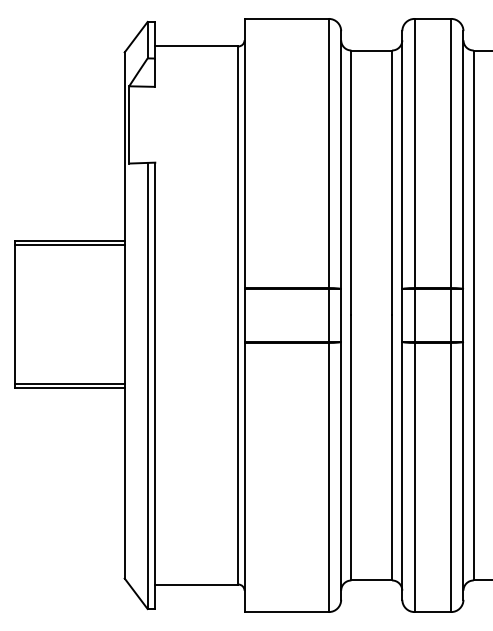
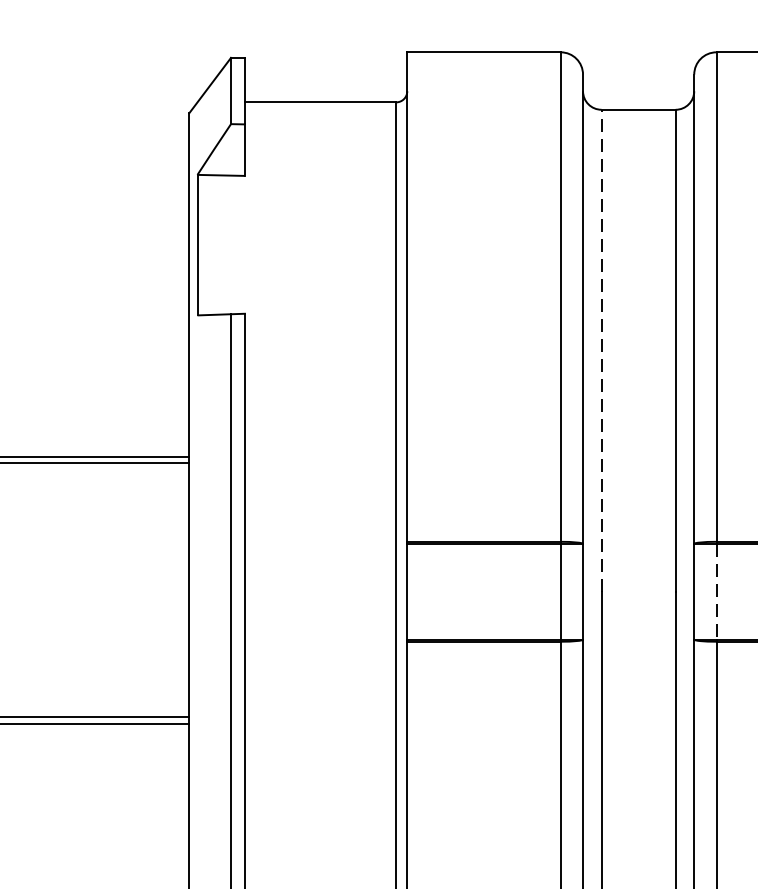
line: (351, 182) -> (601, 349), solid -> dashed
line: (414, 316) -> (716, 593), solid -> dashed

